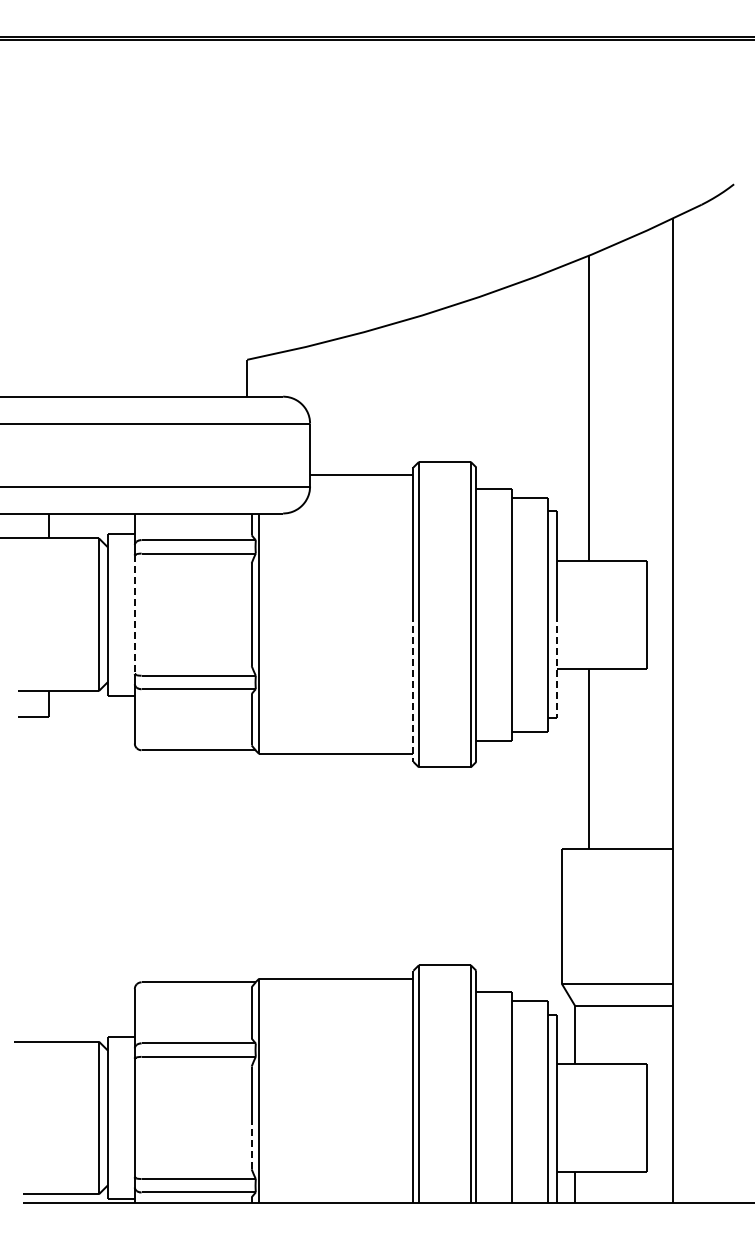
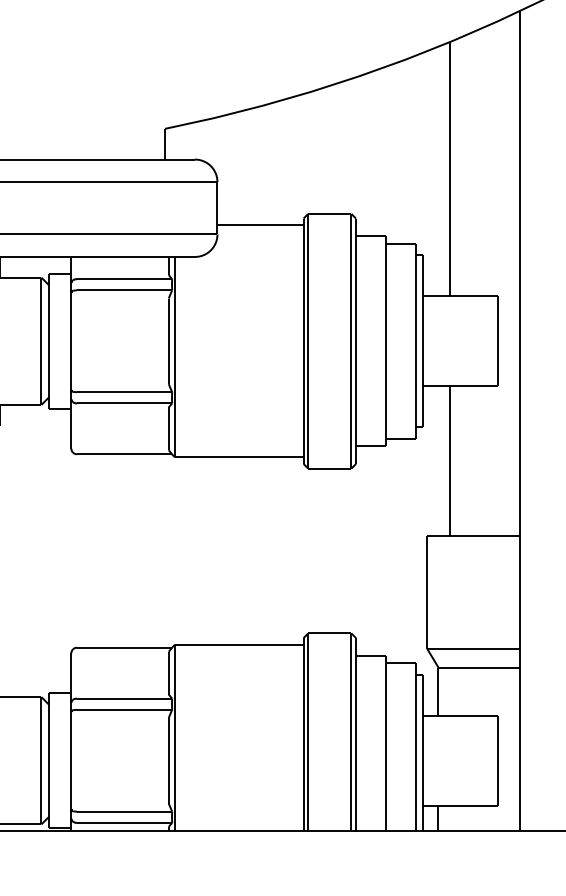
line: (134, 615) -> (71, 341), dashed -> solid
line: (557, 666) -> (423, 384), dashed -> solid
line: (413, 688) -> (303, 402), dashed -> solid
line: (251, 1143) -> (168, 782), dashed -> solid

